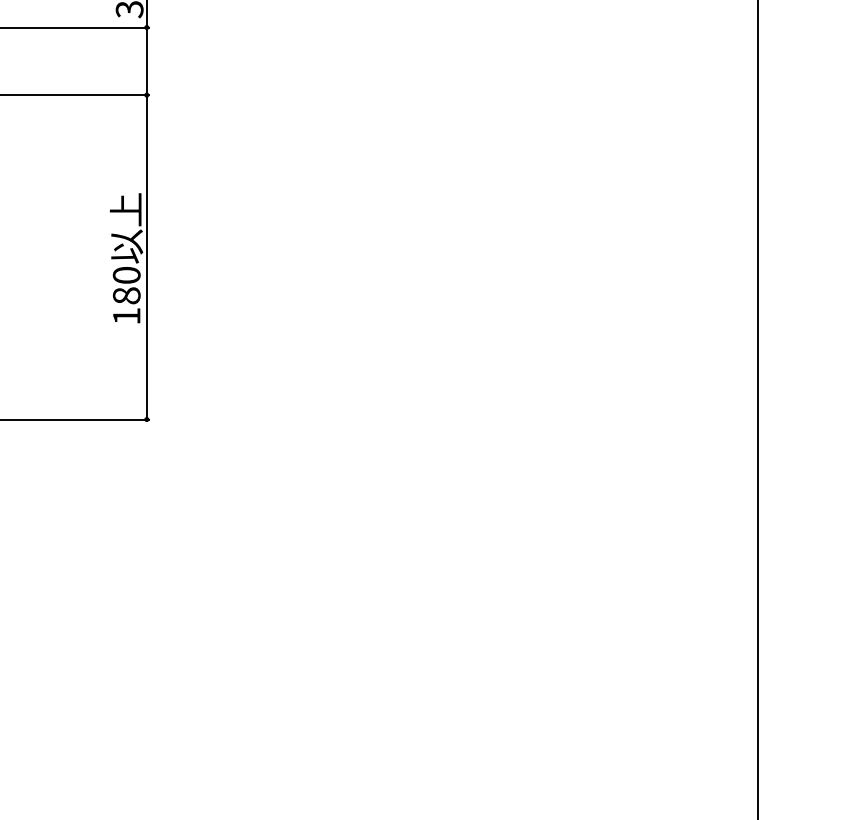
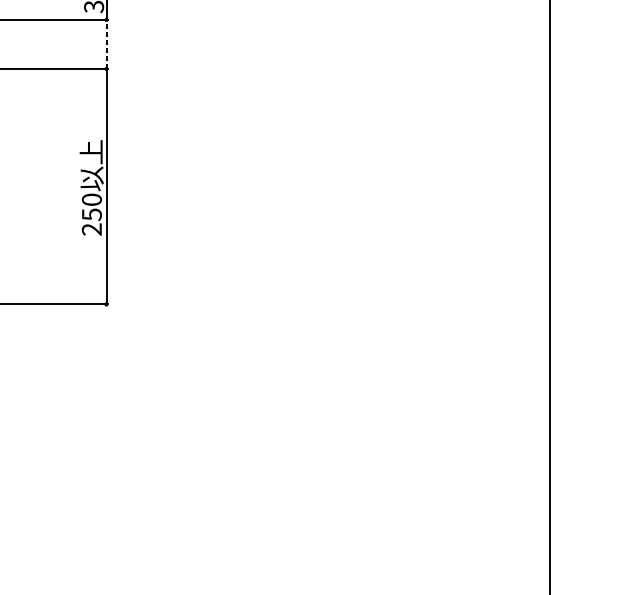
line: (146, 61) -> (106, 44), solid -> dashed
text: (126, 305) -> (91, 221), 180 -> 250

